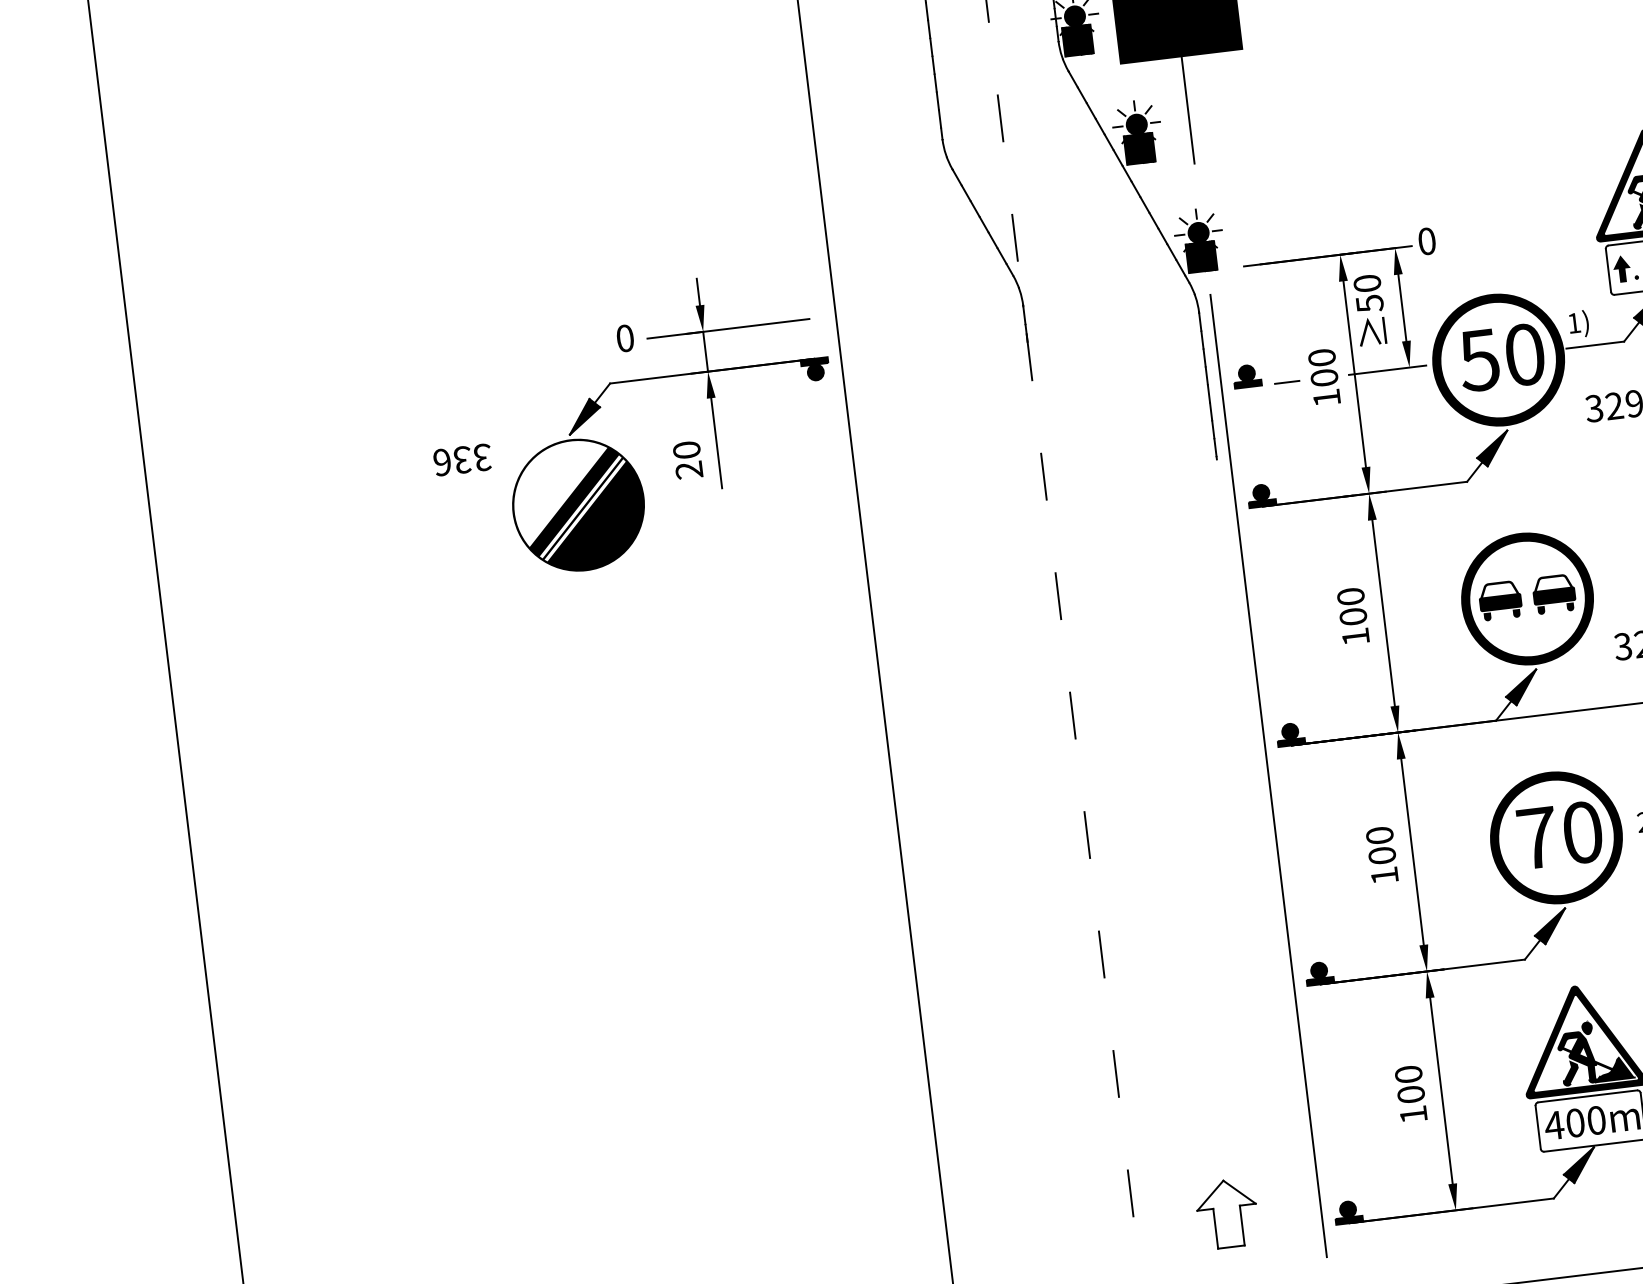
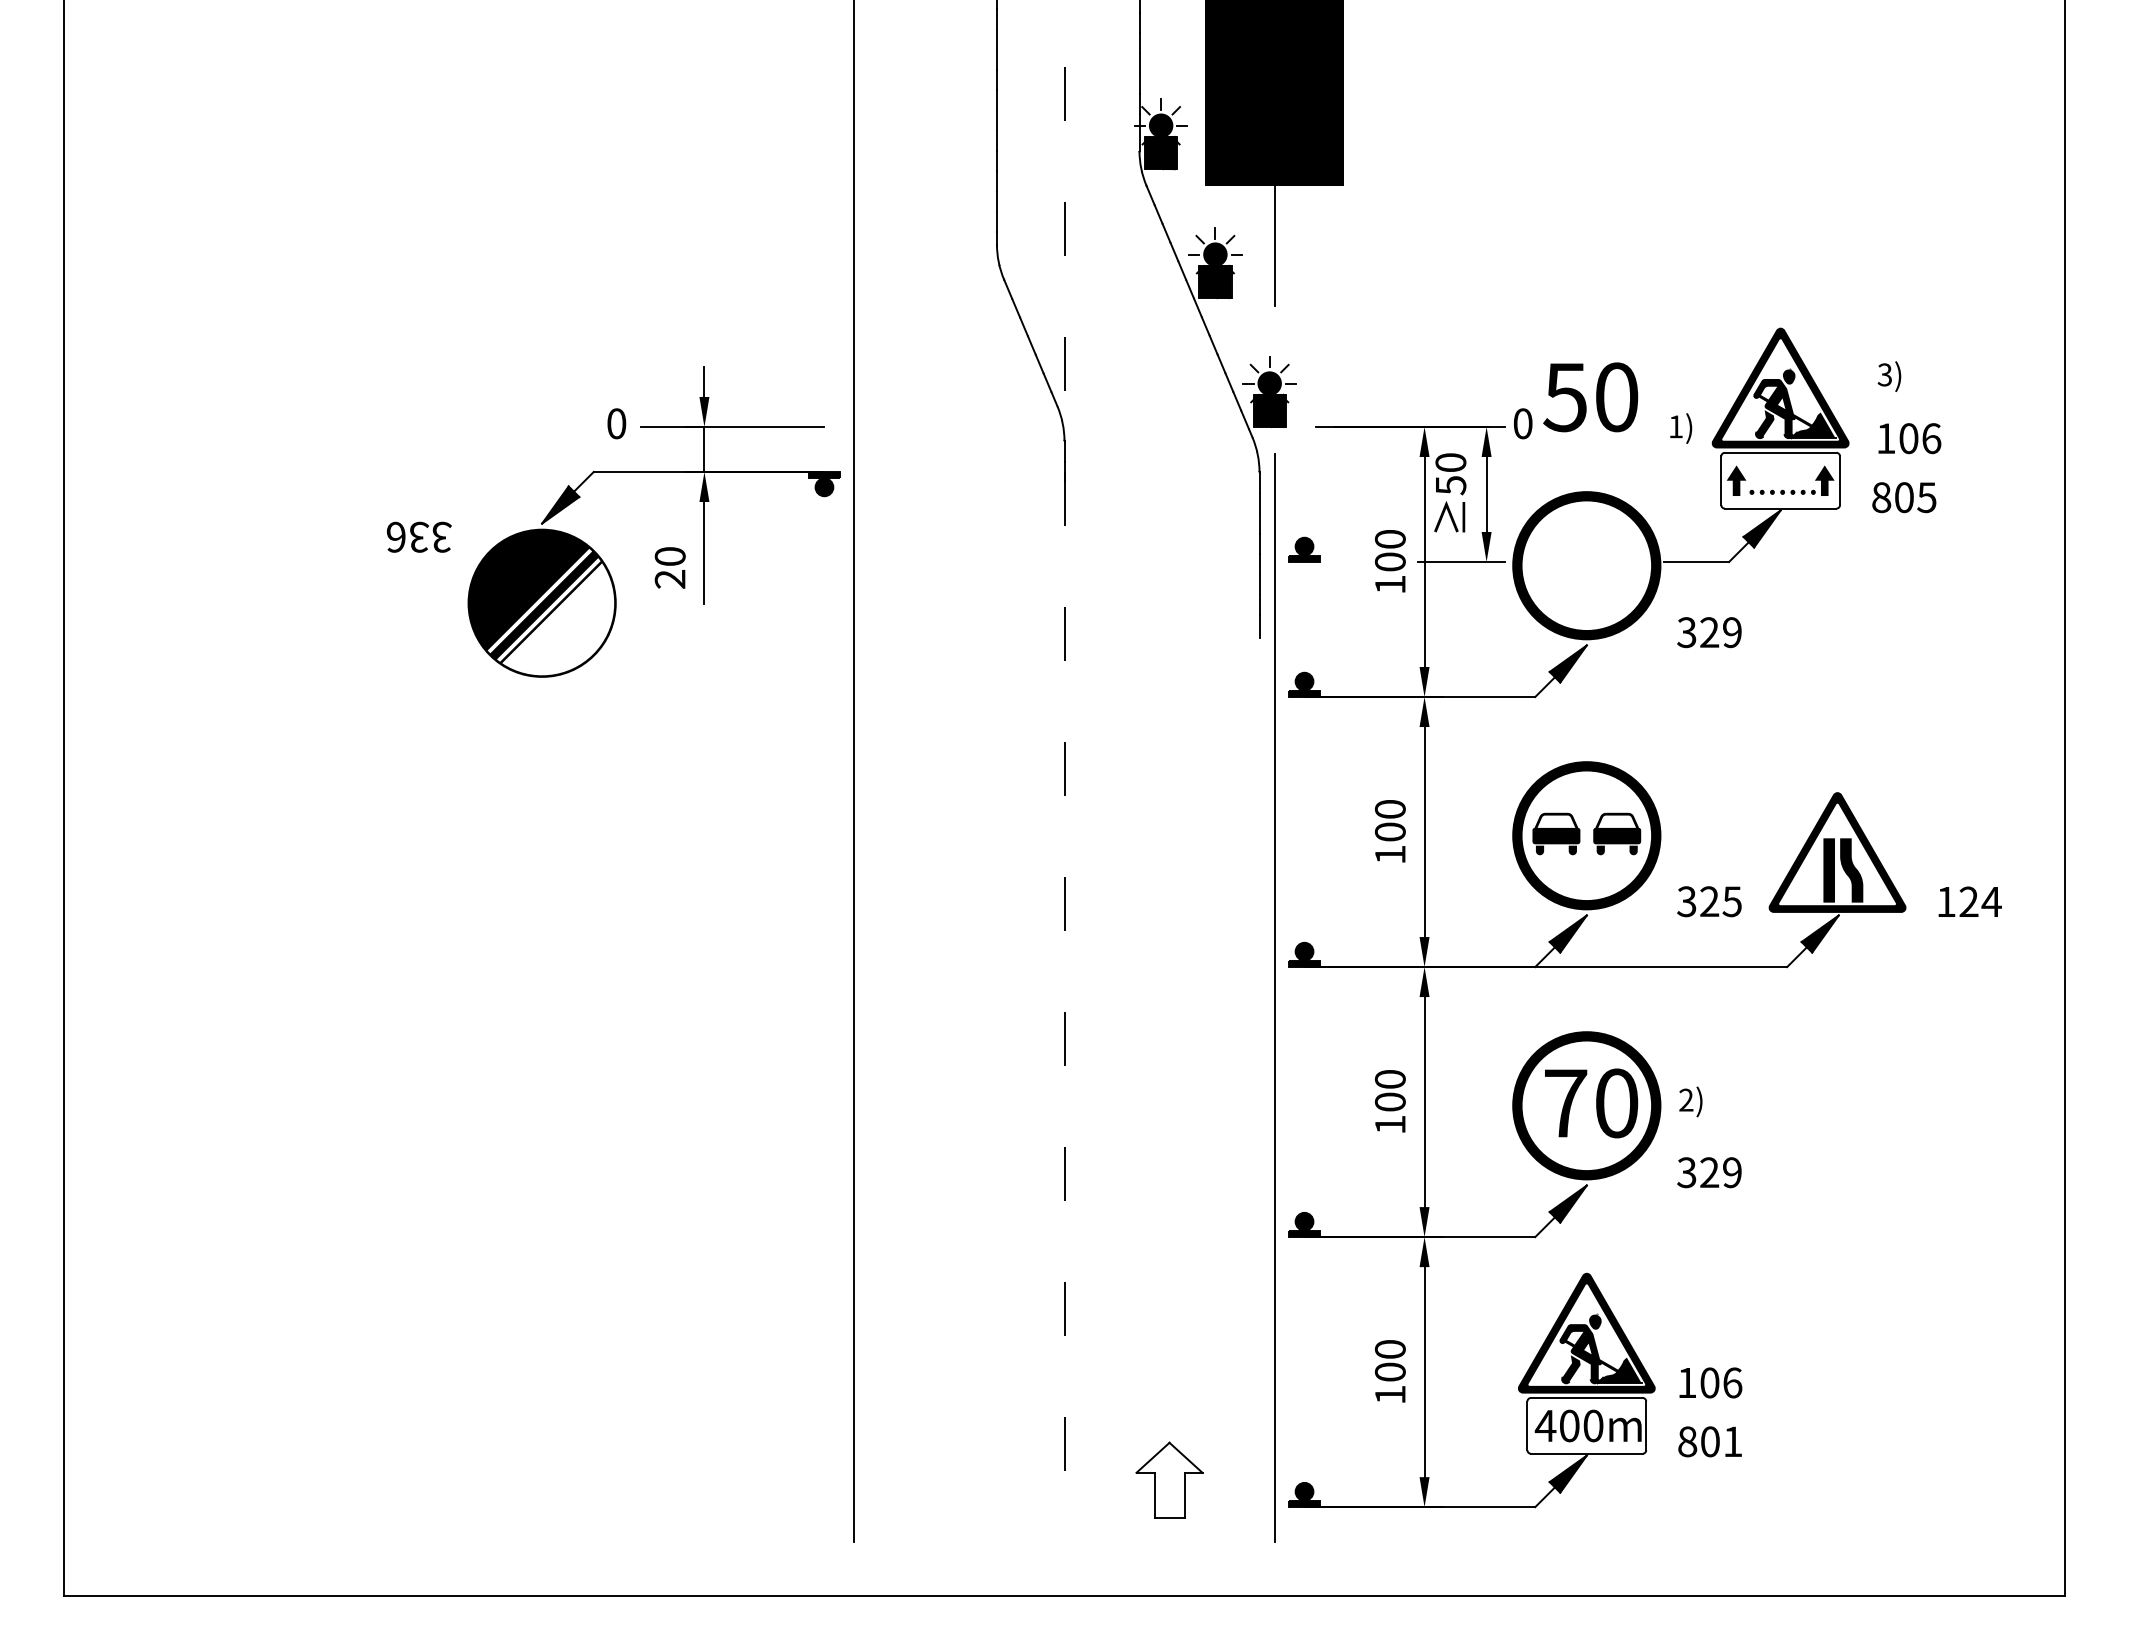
text: (1579, 324) -> (1681, 428), moved
text: (1501, 357) -> (1590, 397), moved
line: (1286, 382) -> (1347, 562), removed

